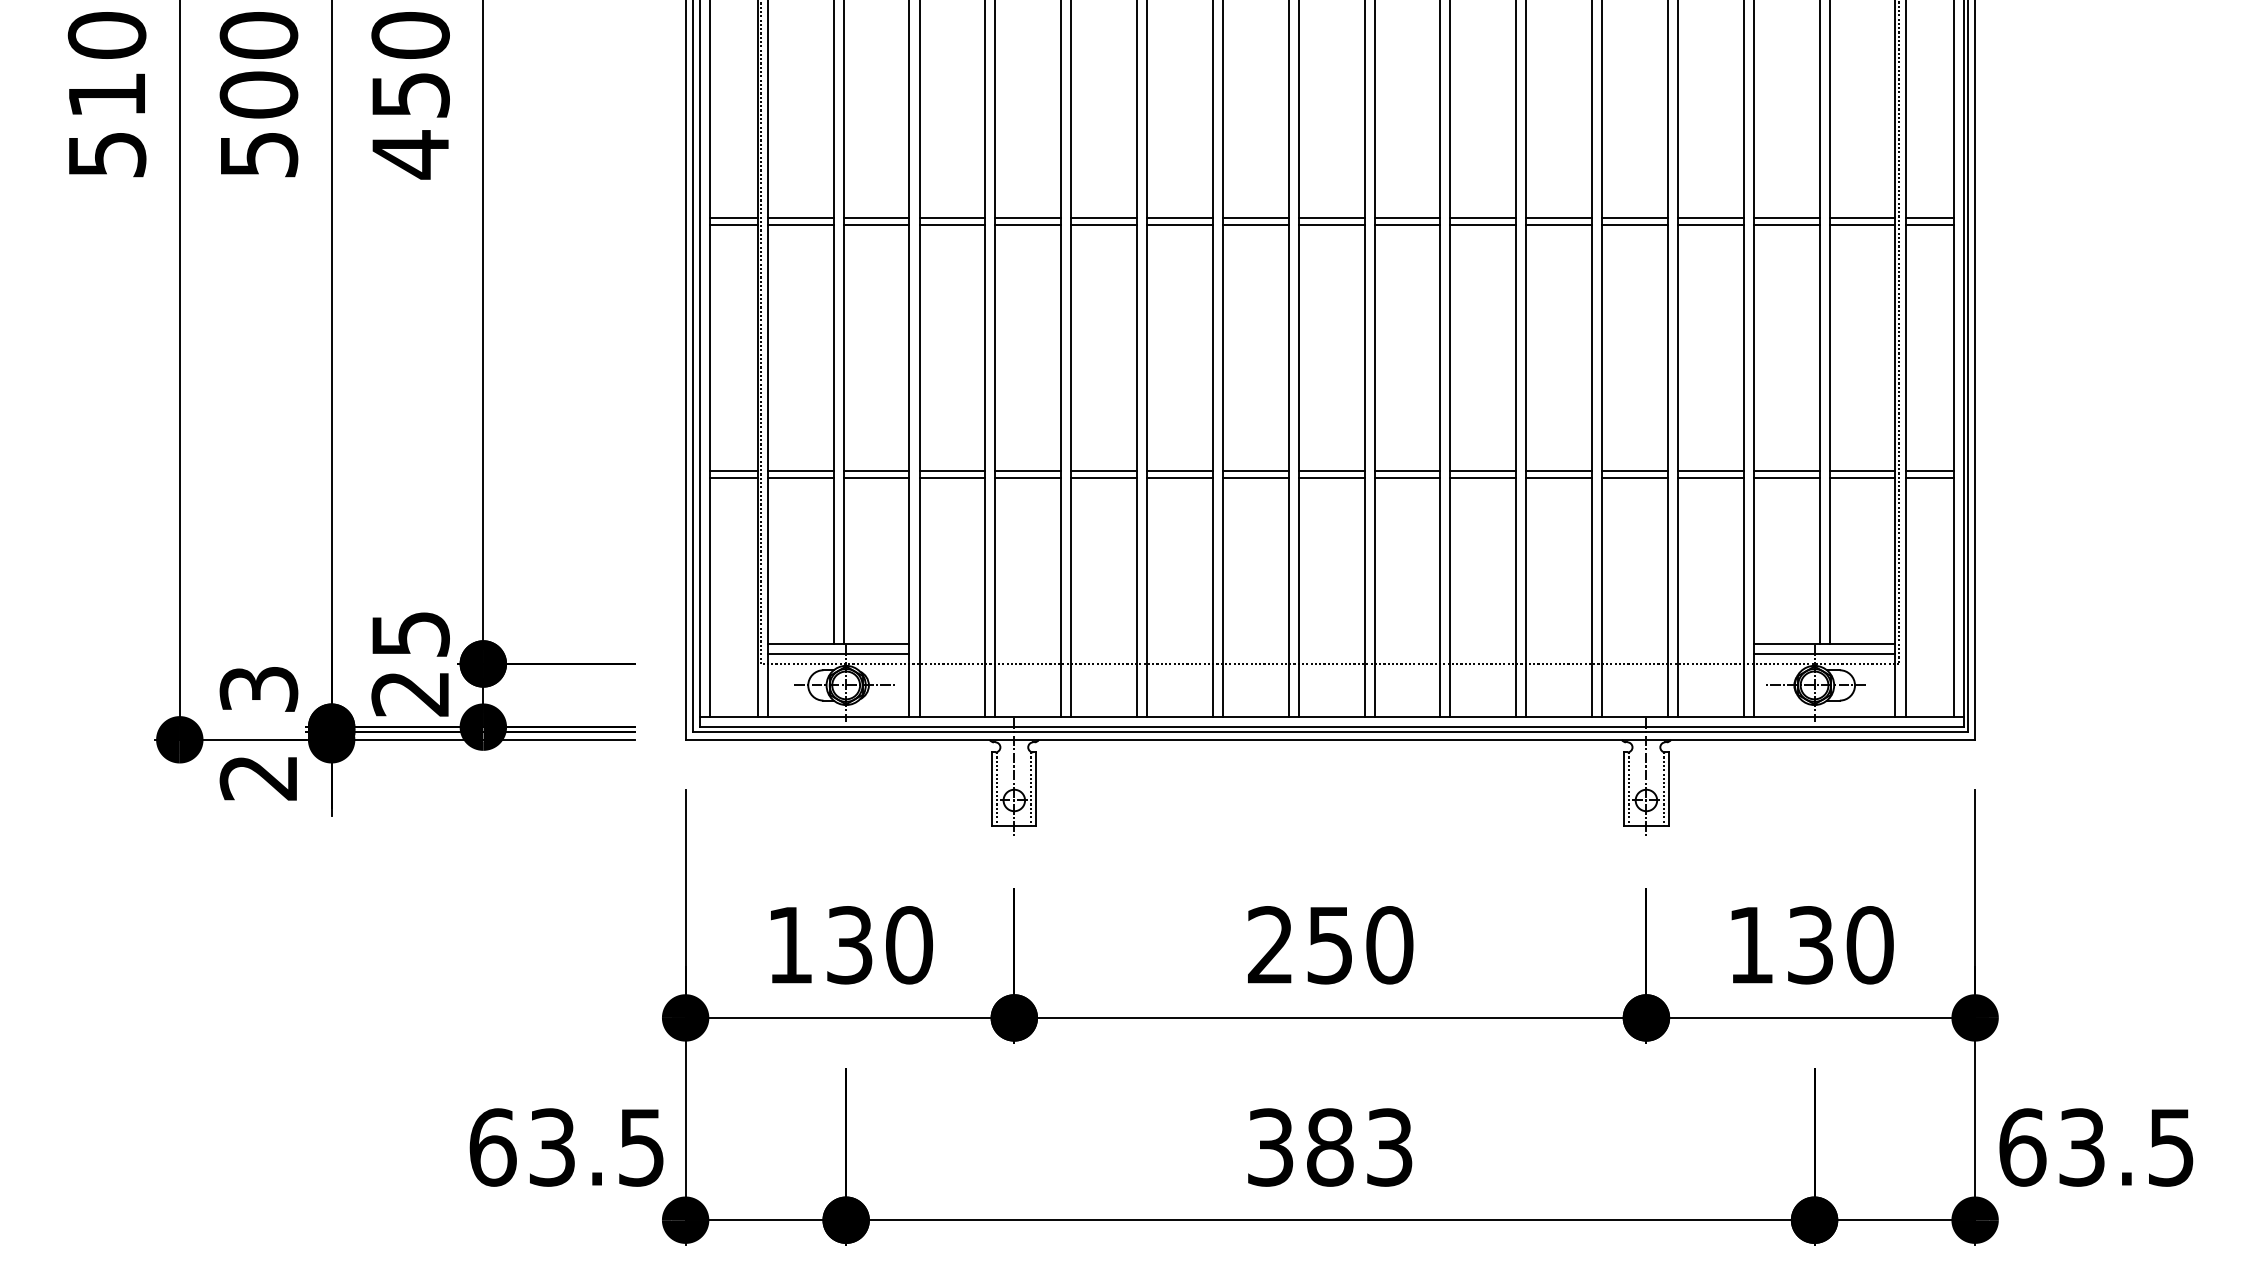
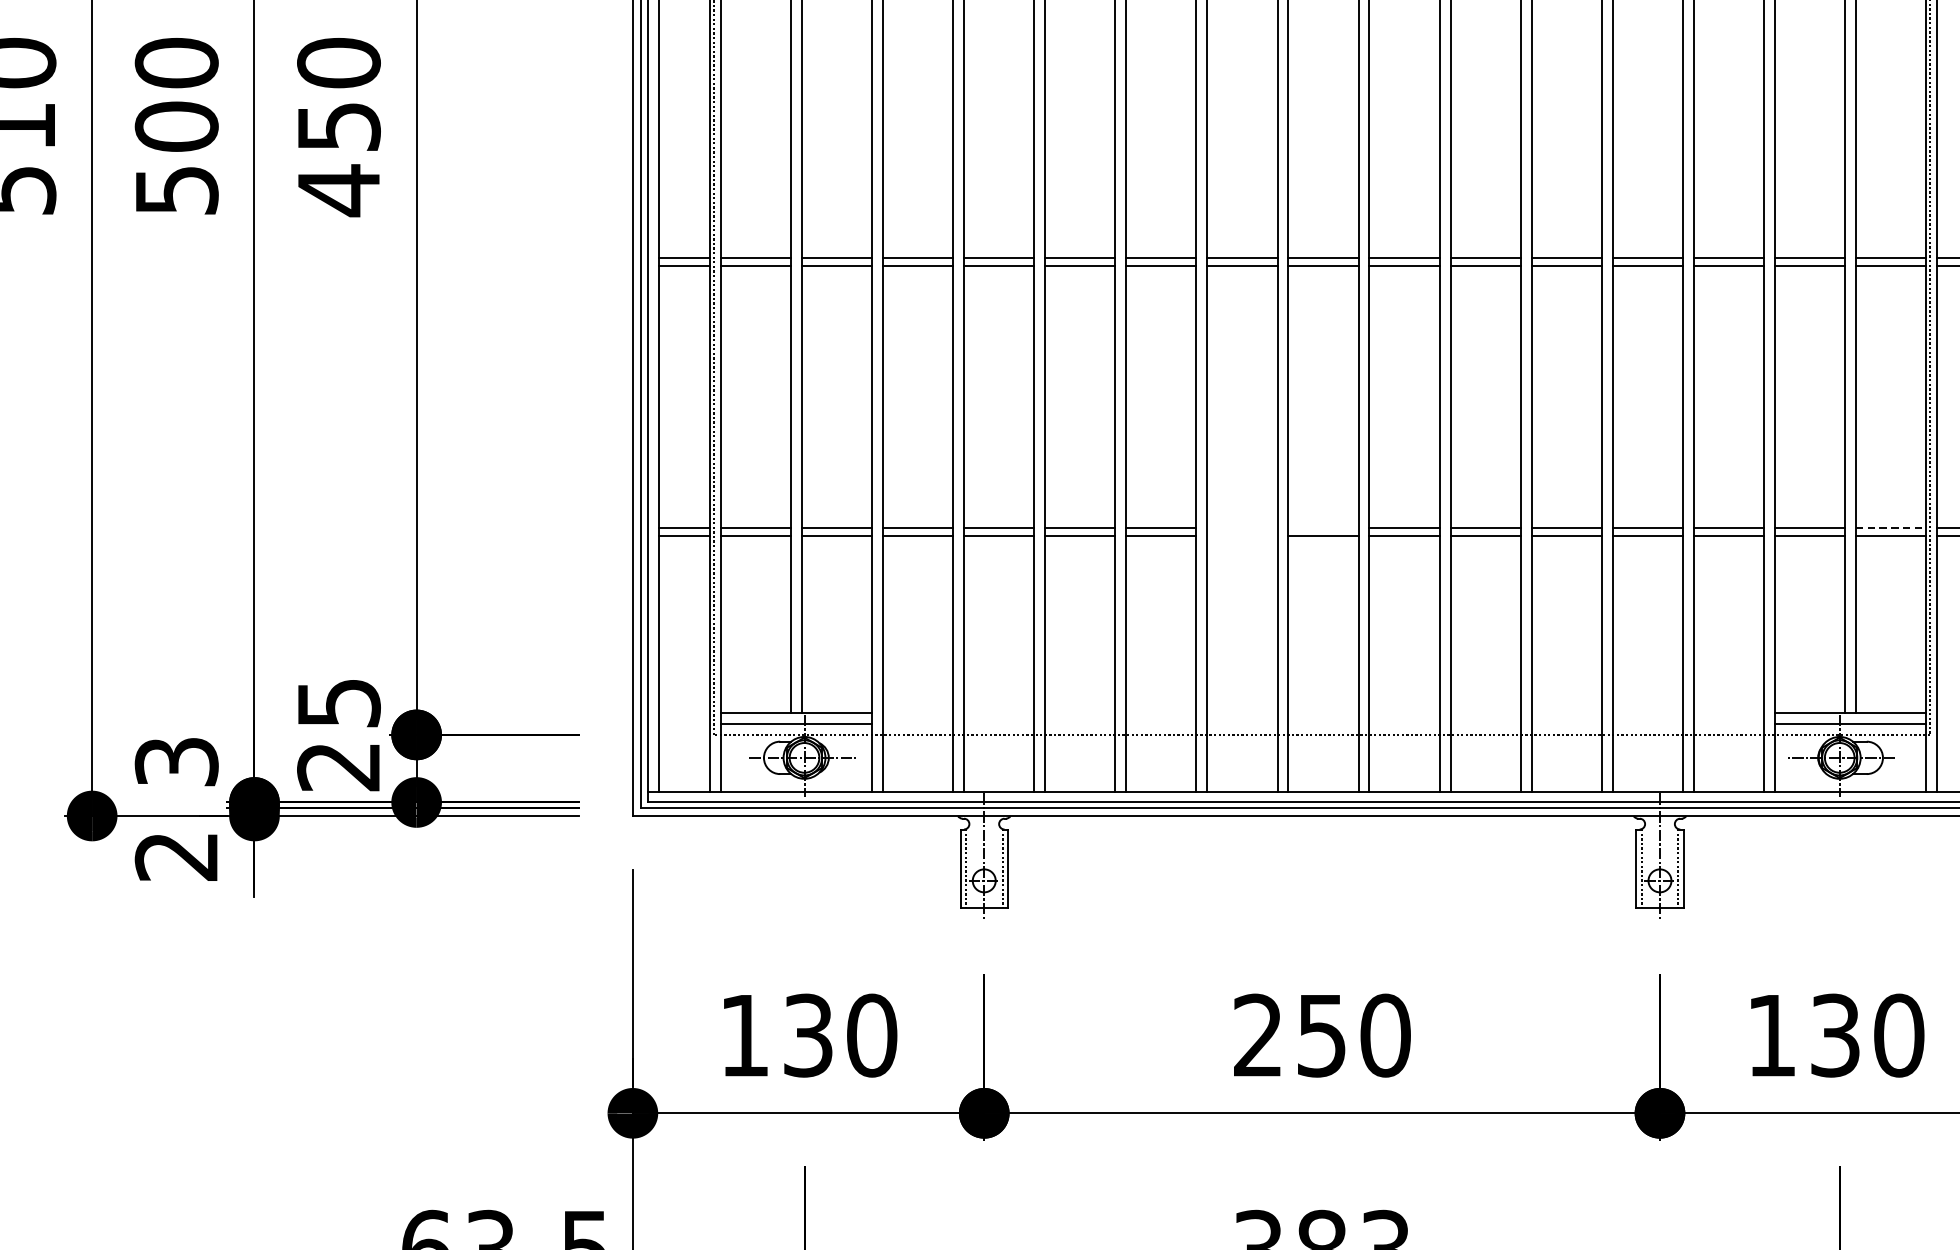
line: (1255, 470) -> (1242, 528), removed
line: (1331, 470) -> (1323, 528), removed
line: (1862, 470) -> (1890, 528), solid -> dashed
line: (1255, 478) -> (1242, 536), removed

